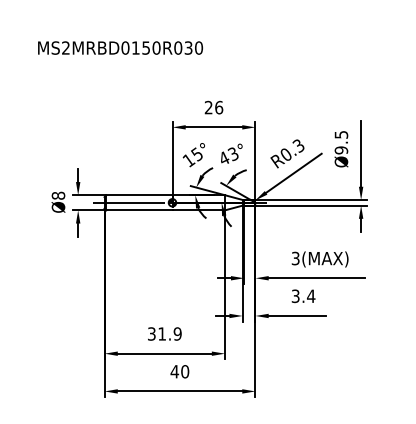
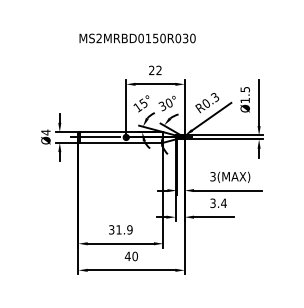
text: (120, 48) -> (137, 38), moved
text: (218, 107) -> (158, 70), 26 -> 22
text: (340, 150) -> (244, 100), Ø9.5 -> Ø1.5
text: (228, 157) -> (165, 105), 43° -> 30°
text: (57, 195) -> (45, 132), Ø8 -> Ø4

